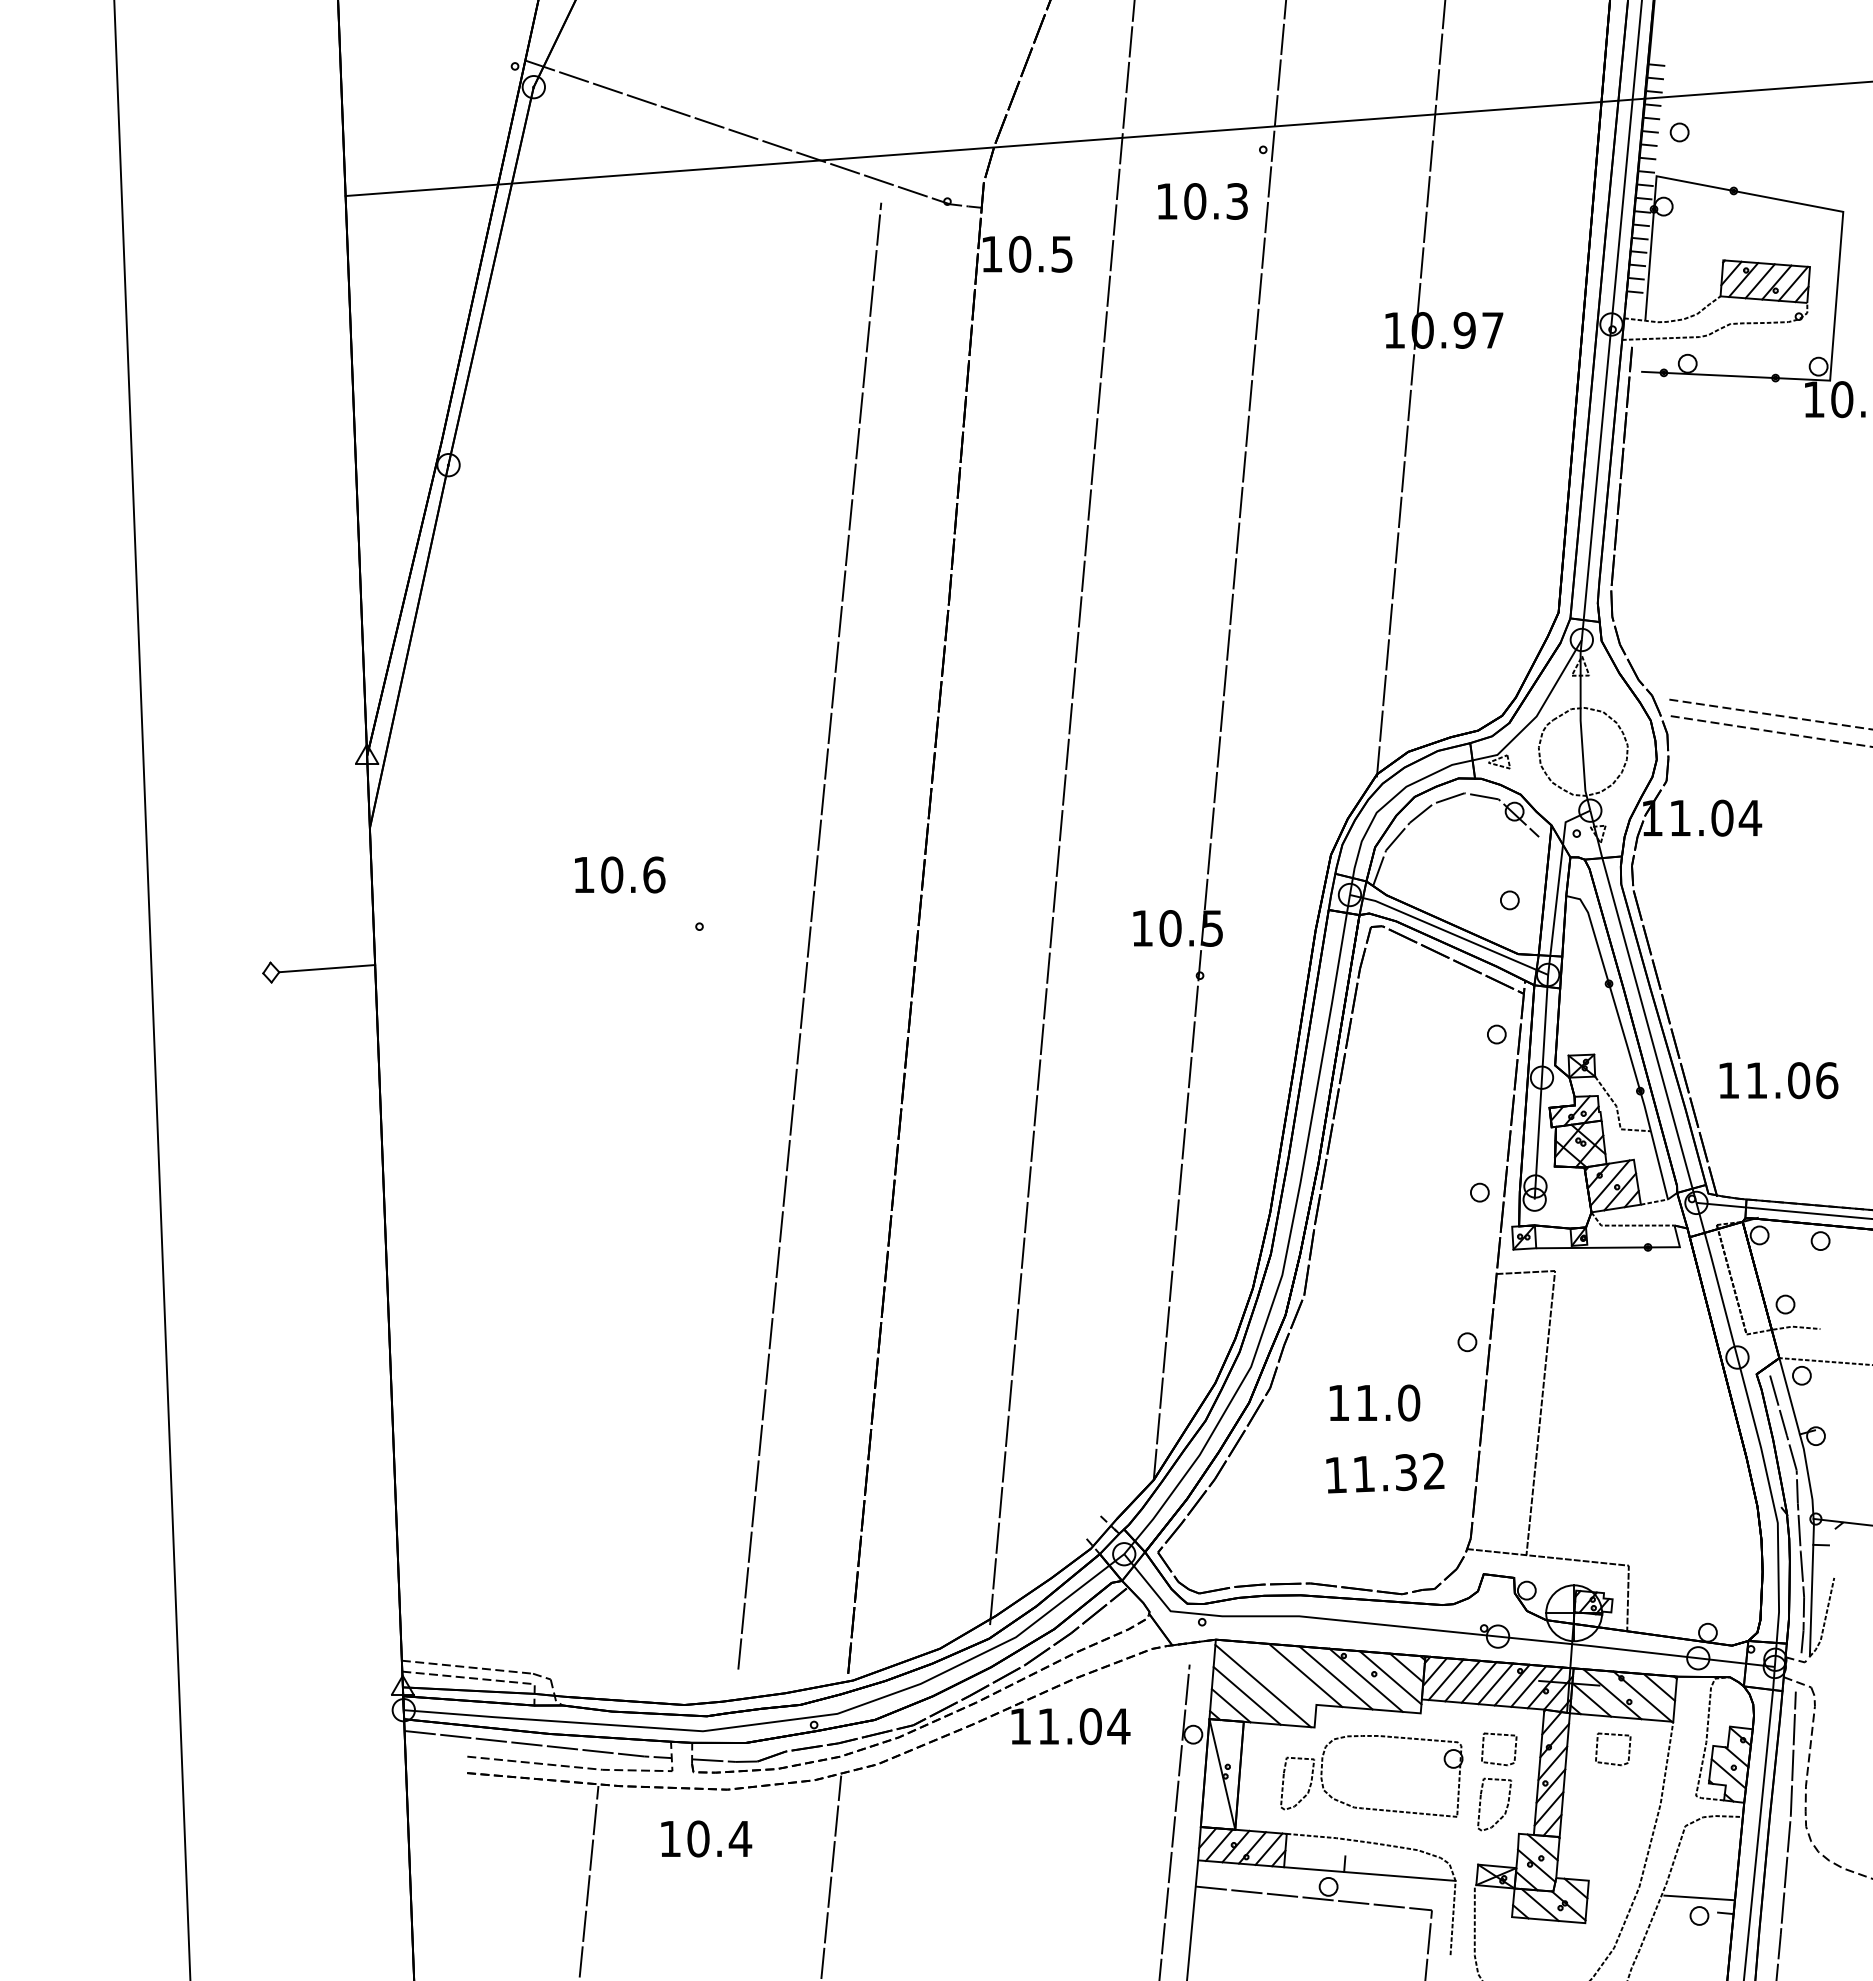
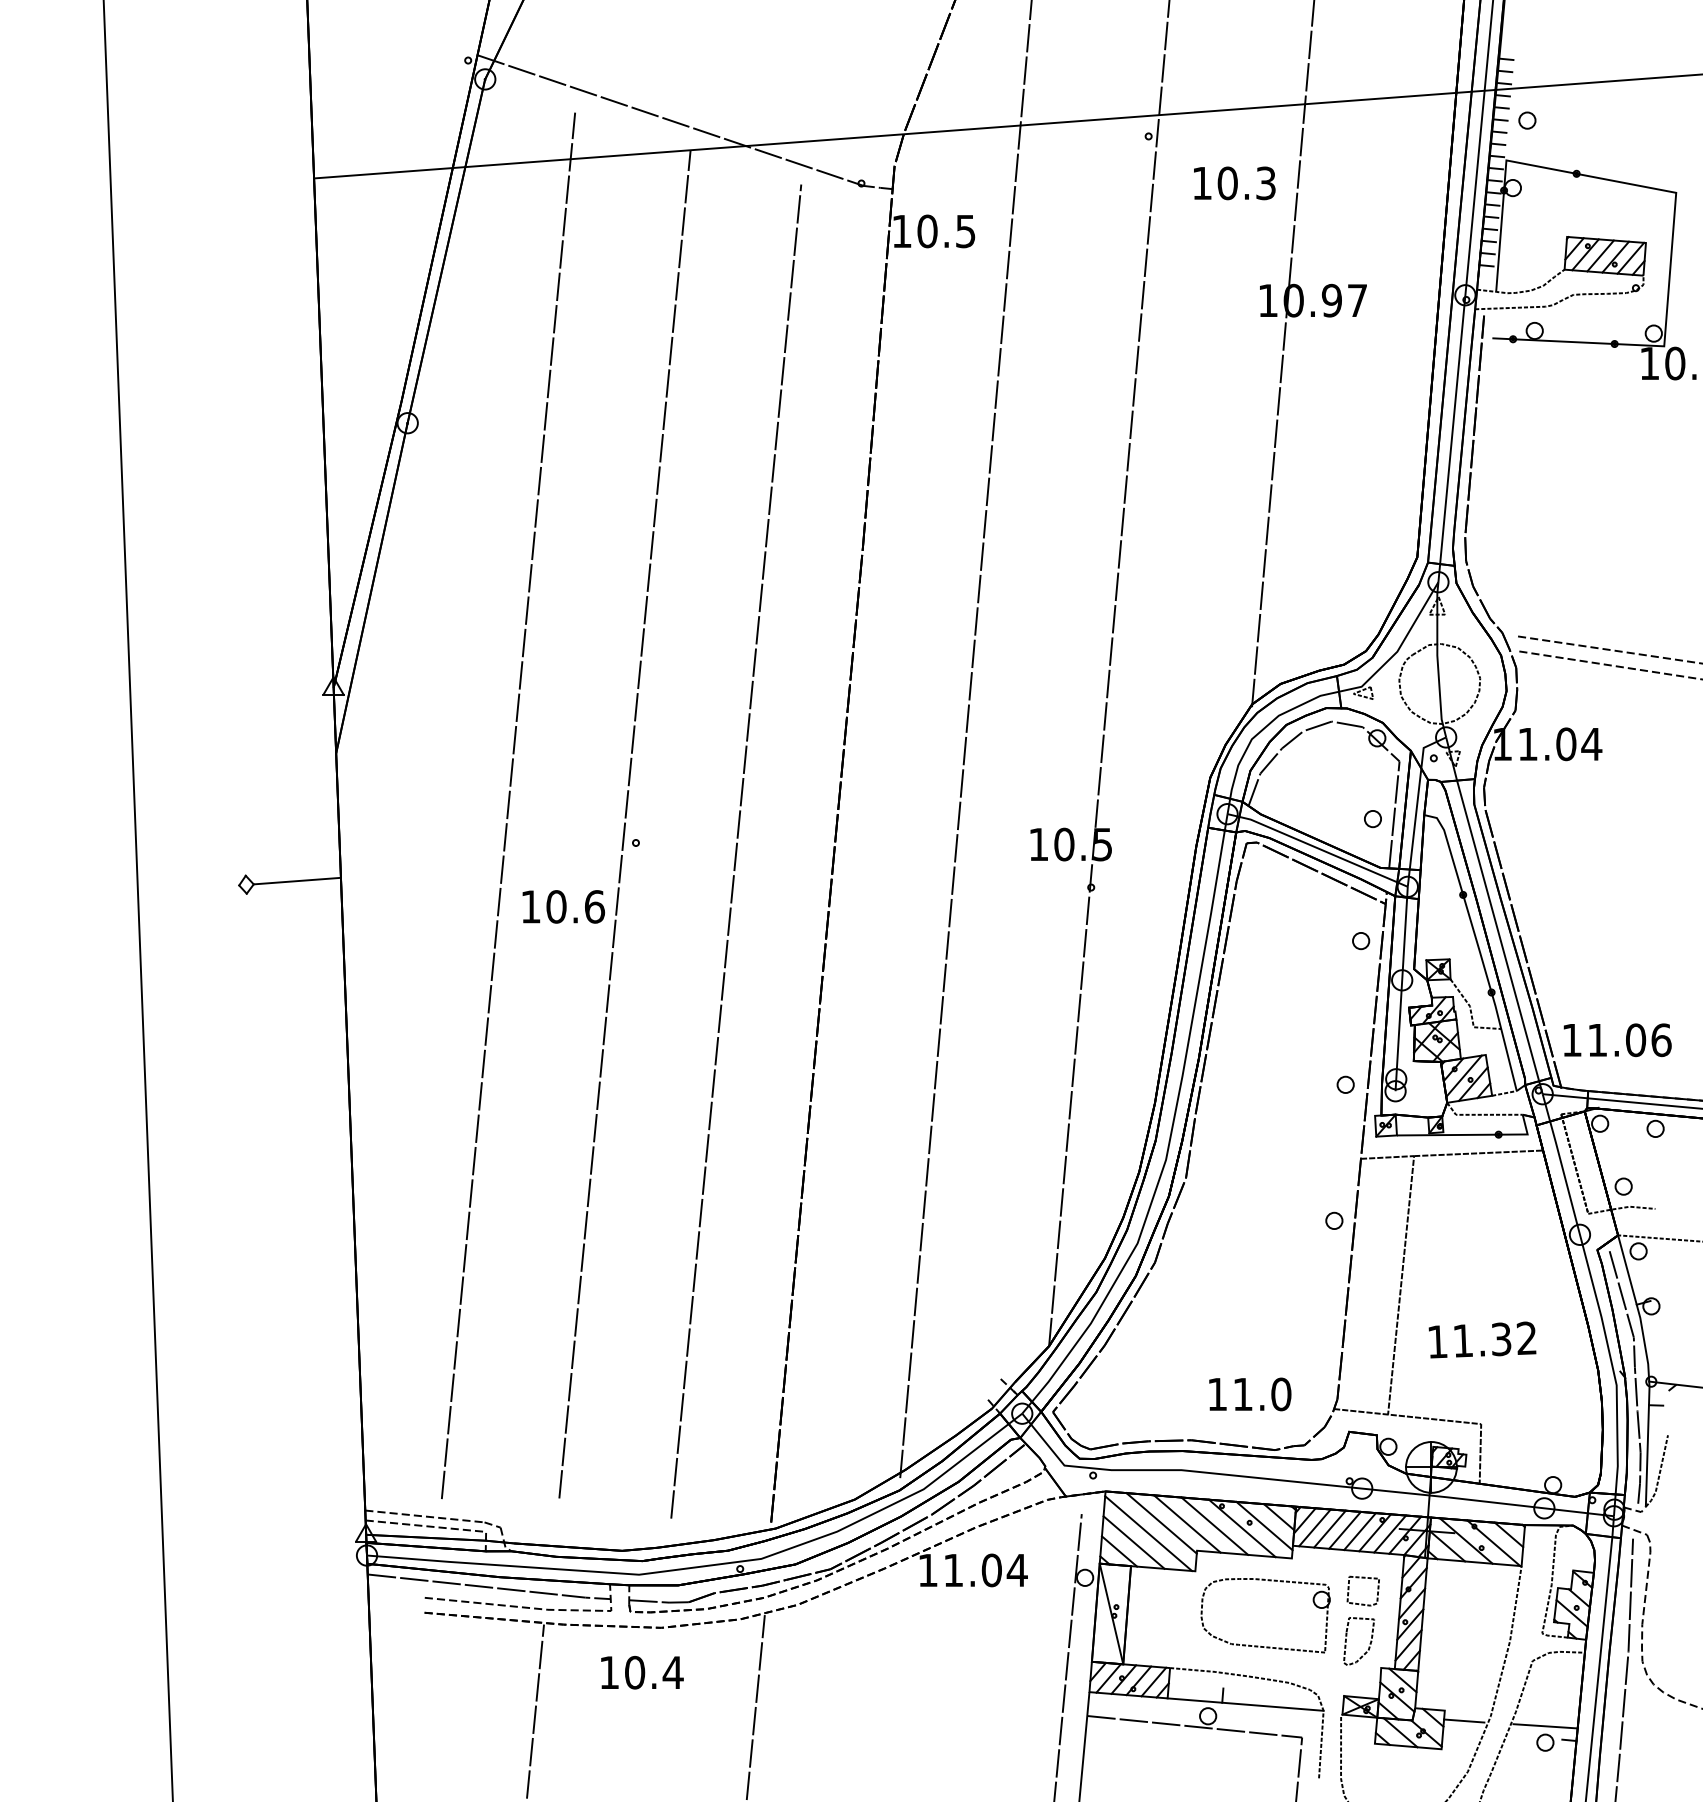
text: (1202, 201) -> (1234, 183), moved
text: (620, 874) -> (564, 906), moved
line: (559, 885) -> (508, 805), added
line: (1533, 895) -> (1394, 814), added
line: (687, 905) -> (625, 823), added
text: (1778, 1080) -> (1617, 1040), moved
line: (1625, 1267) -> (1478, 1152), added
text: (1374, 1402) -> (1249, 1393), moved
text: (1385, 1473) -> (1482, 1340), moved
line: (1277, 1674) -> (1161, 1523), added
part: (1608, 1762) -> (1462, 1603), removed
part: (1309, 1784) -> (1190, 1623), removed
line: (1610, 1891) -> (1464, 1720), added

